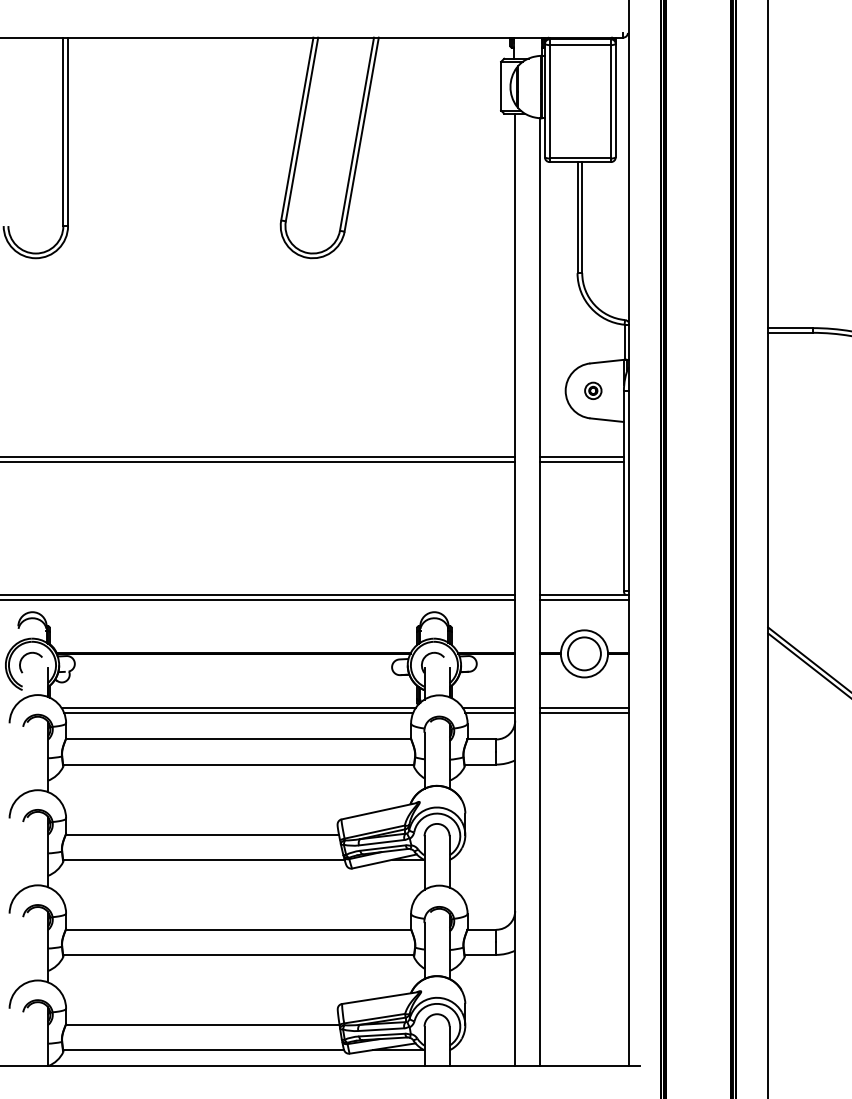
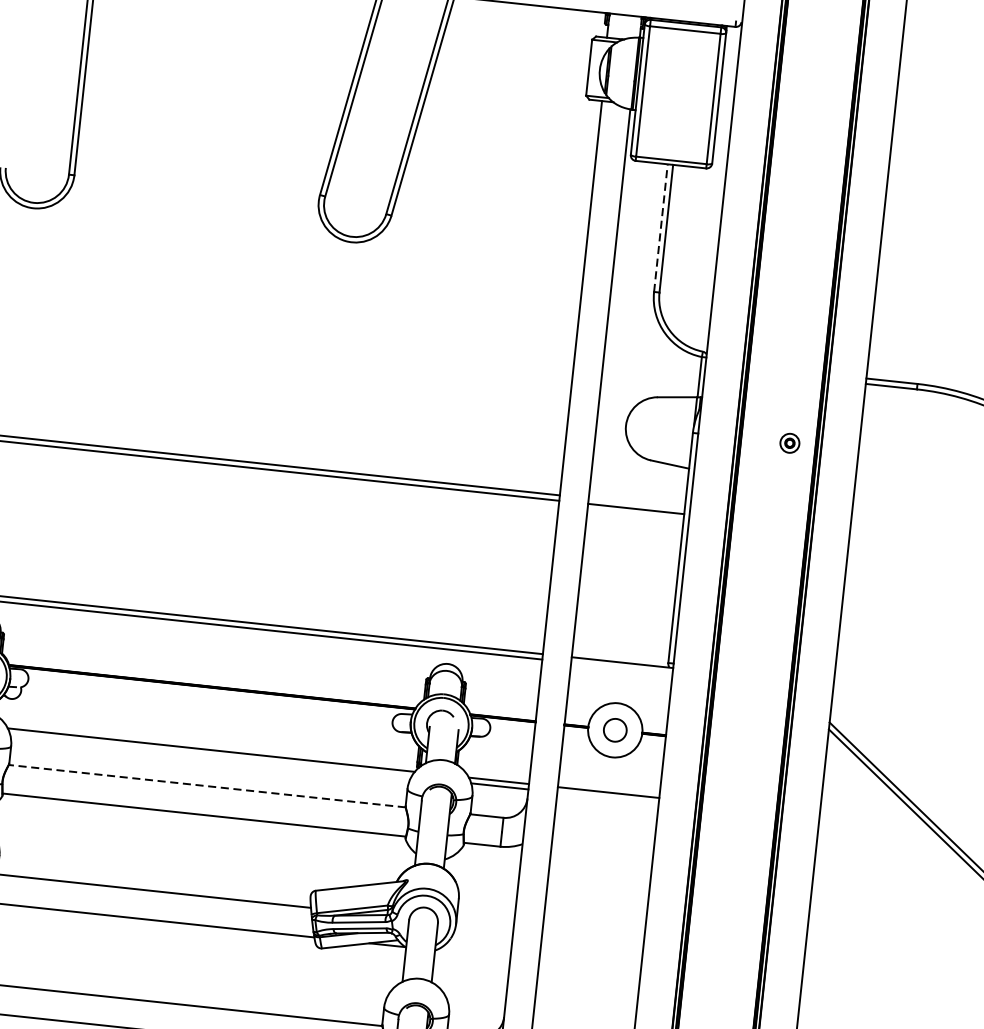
line: (577, 217) -> (660, 227), solid -> dashed
part: (593, 390) -> (790, 442), moved
line: (581, 456) -> (636, 503), removed
line: (584, 599) -> (622, 667), removed
circle: (583, 653) -> (614, 729), size x0.6
line: (238, 712) -> (210, 755), removed
line: (584, 712) -> (608, 797), removed
line: (238, 739) -> (207, 786), solid -> dashed

